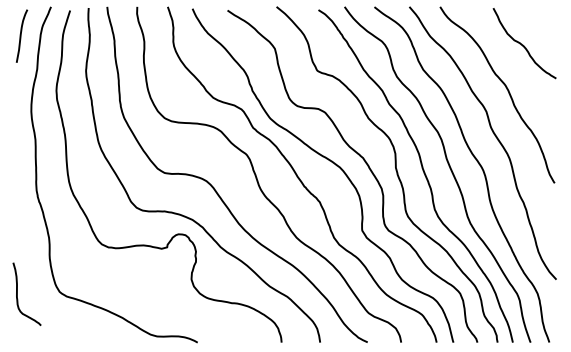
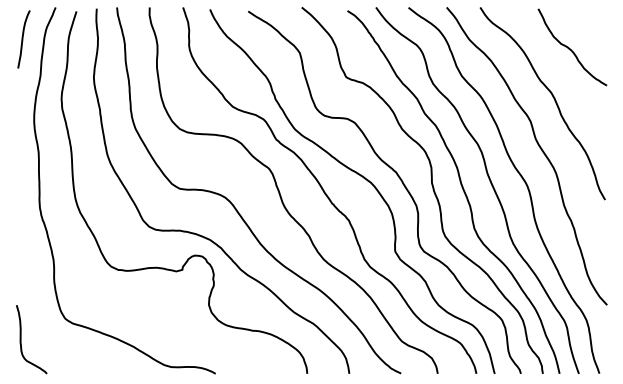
curve: (17, 293) -> (21, 338), moved

